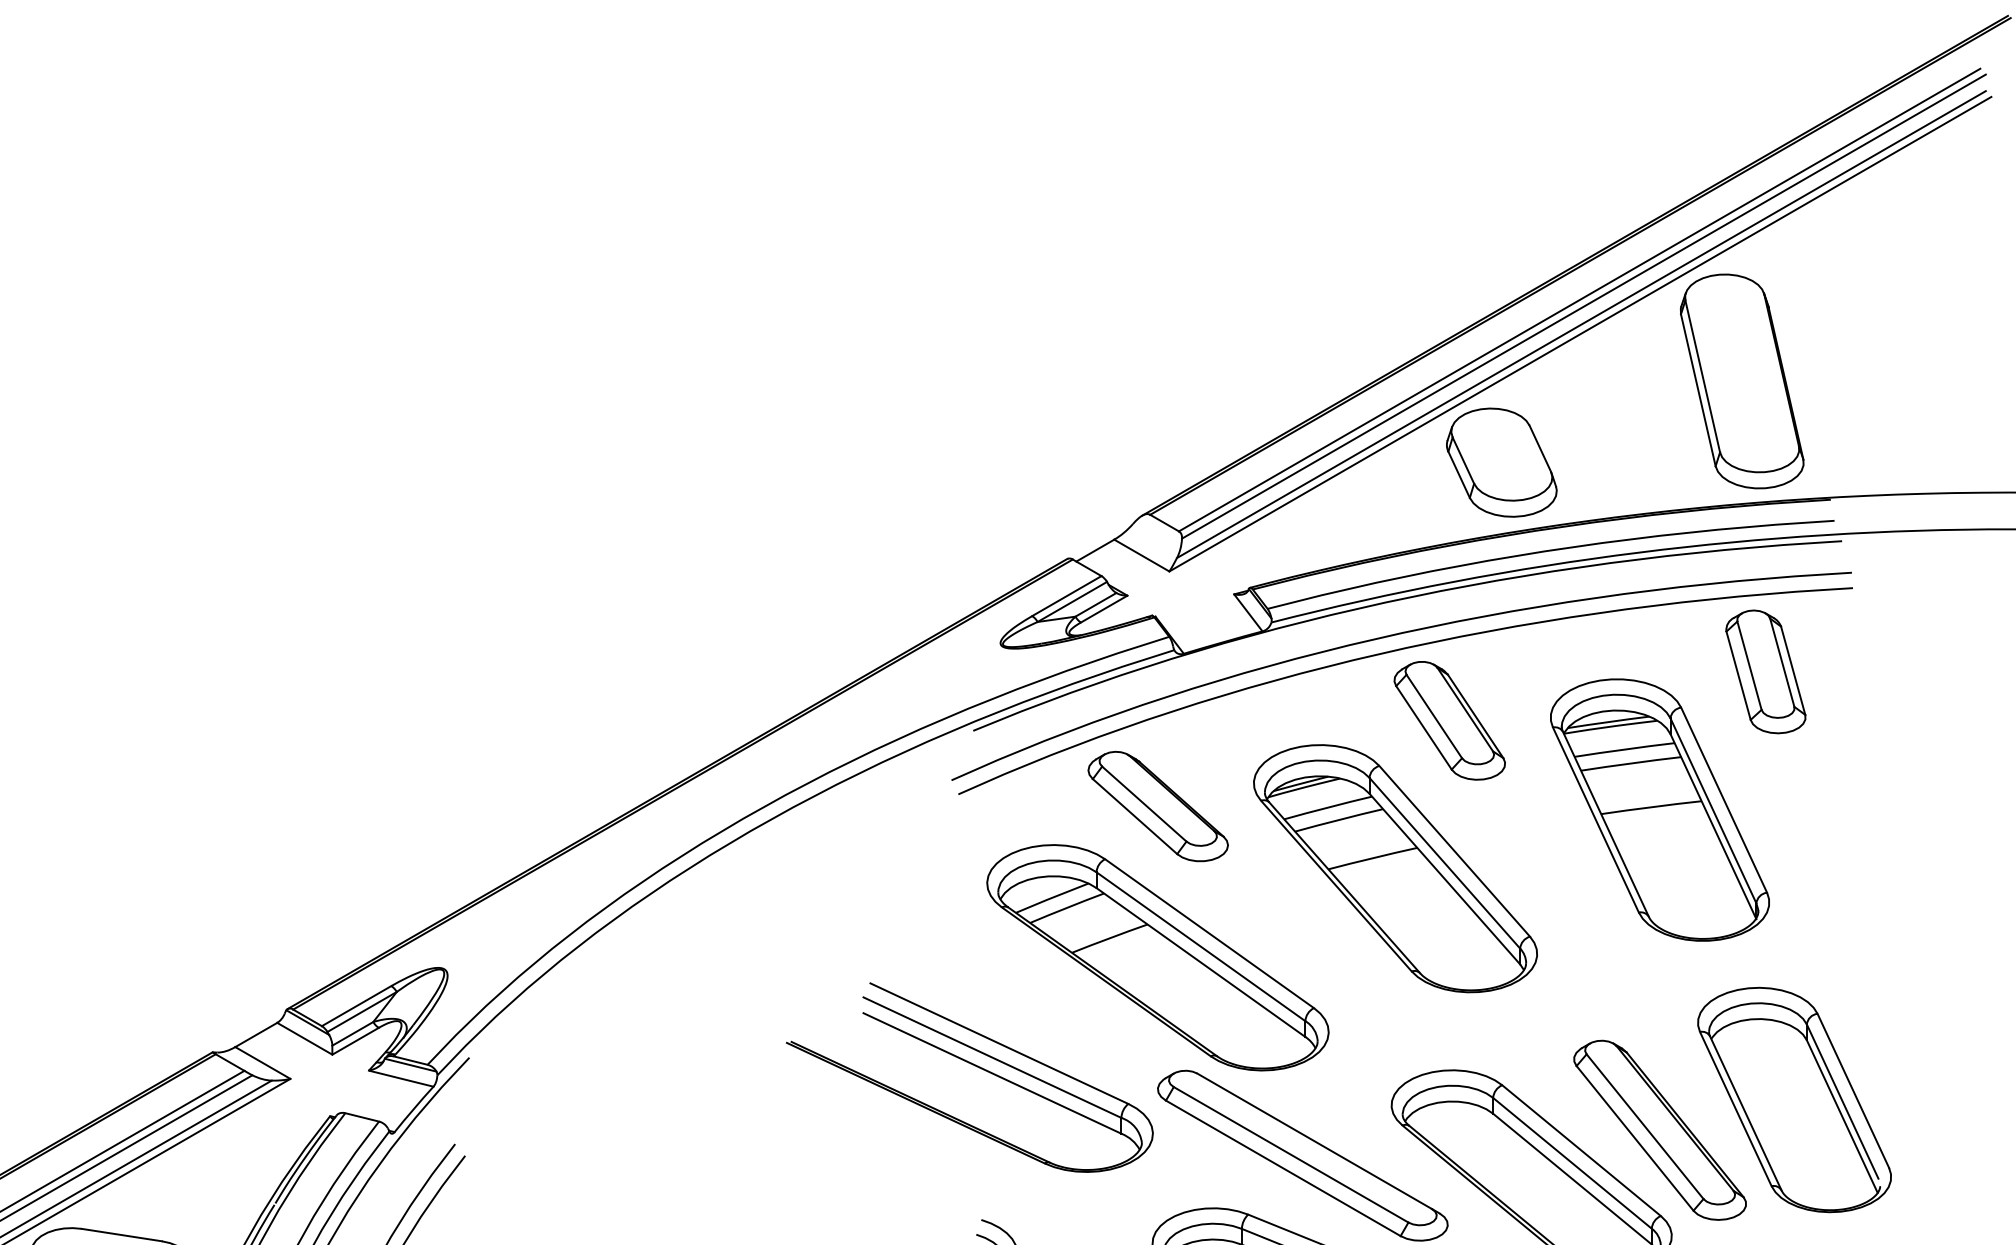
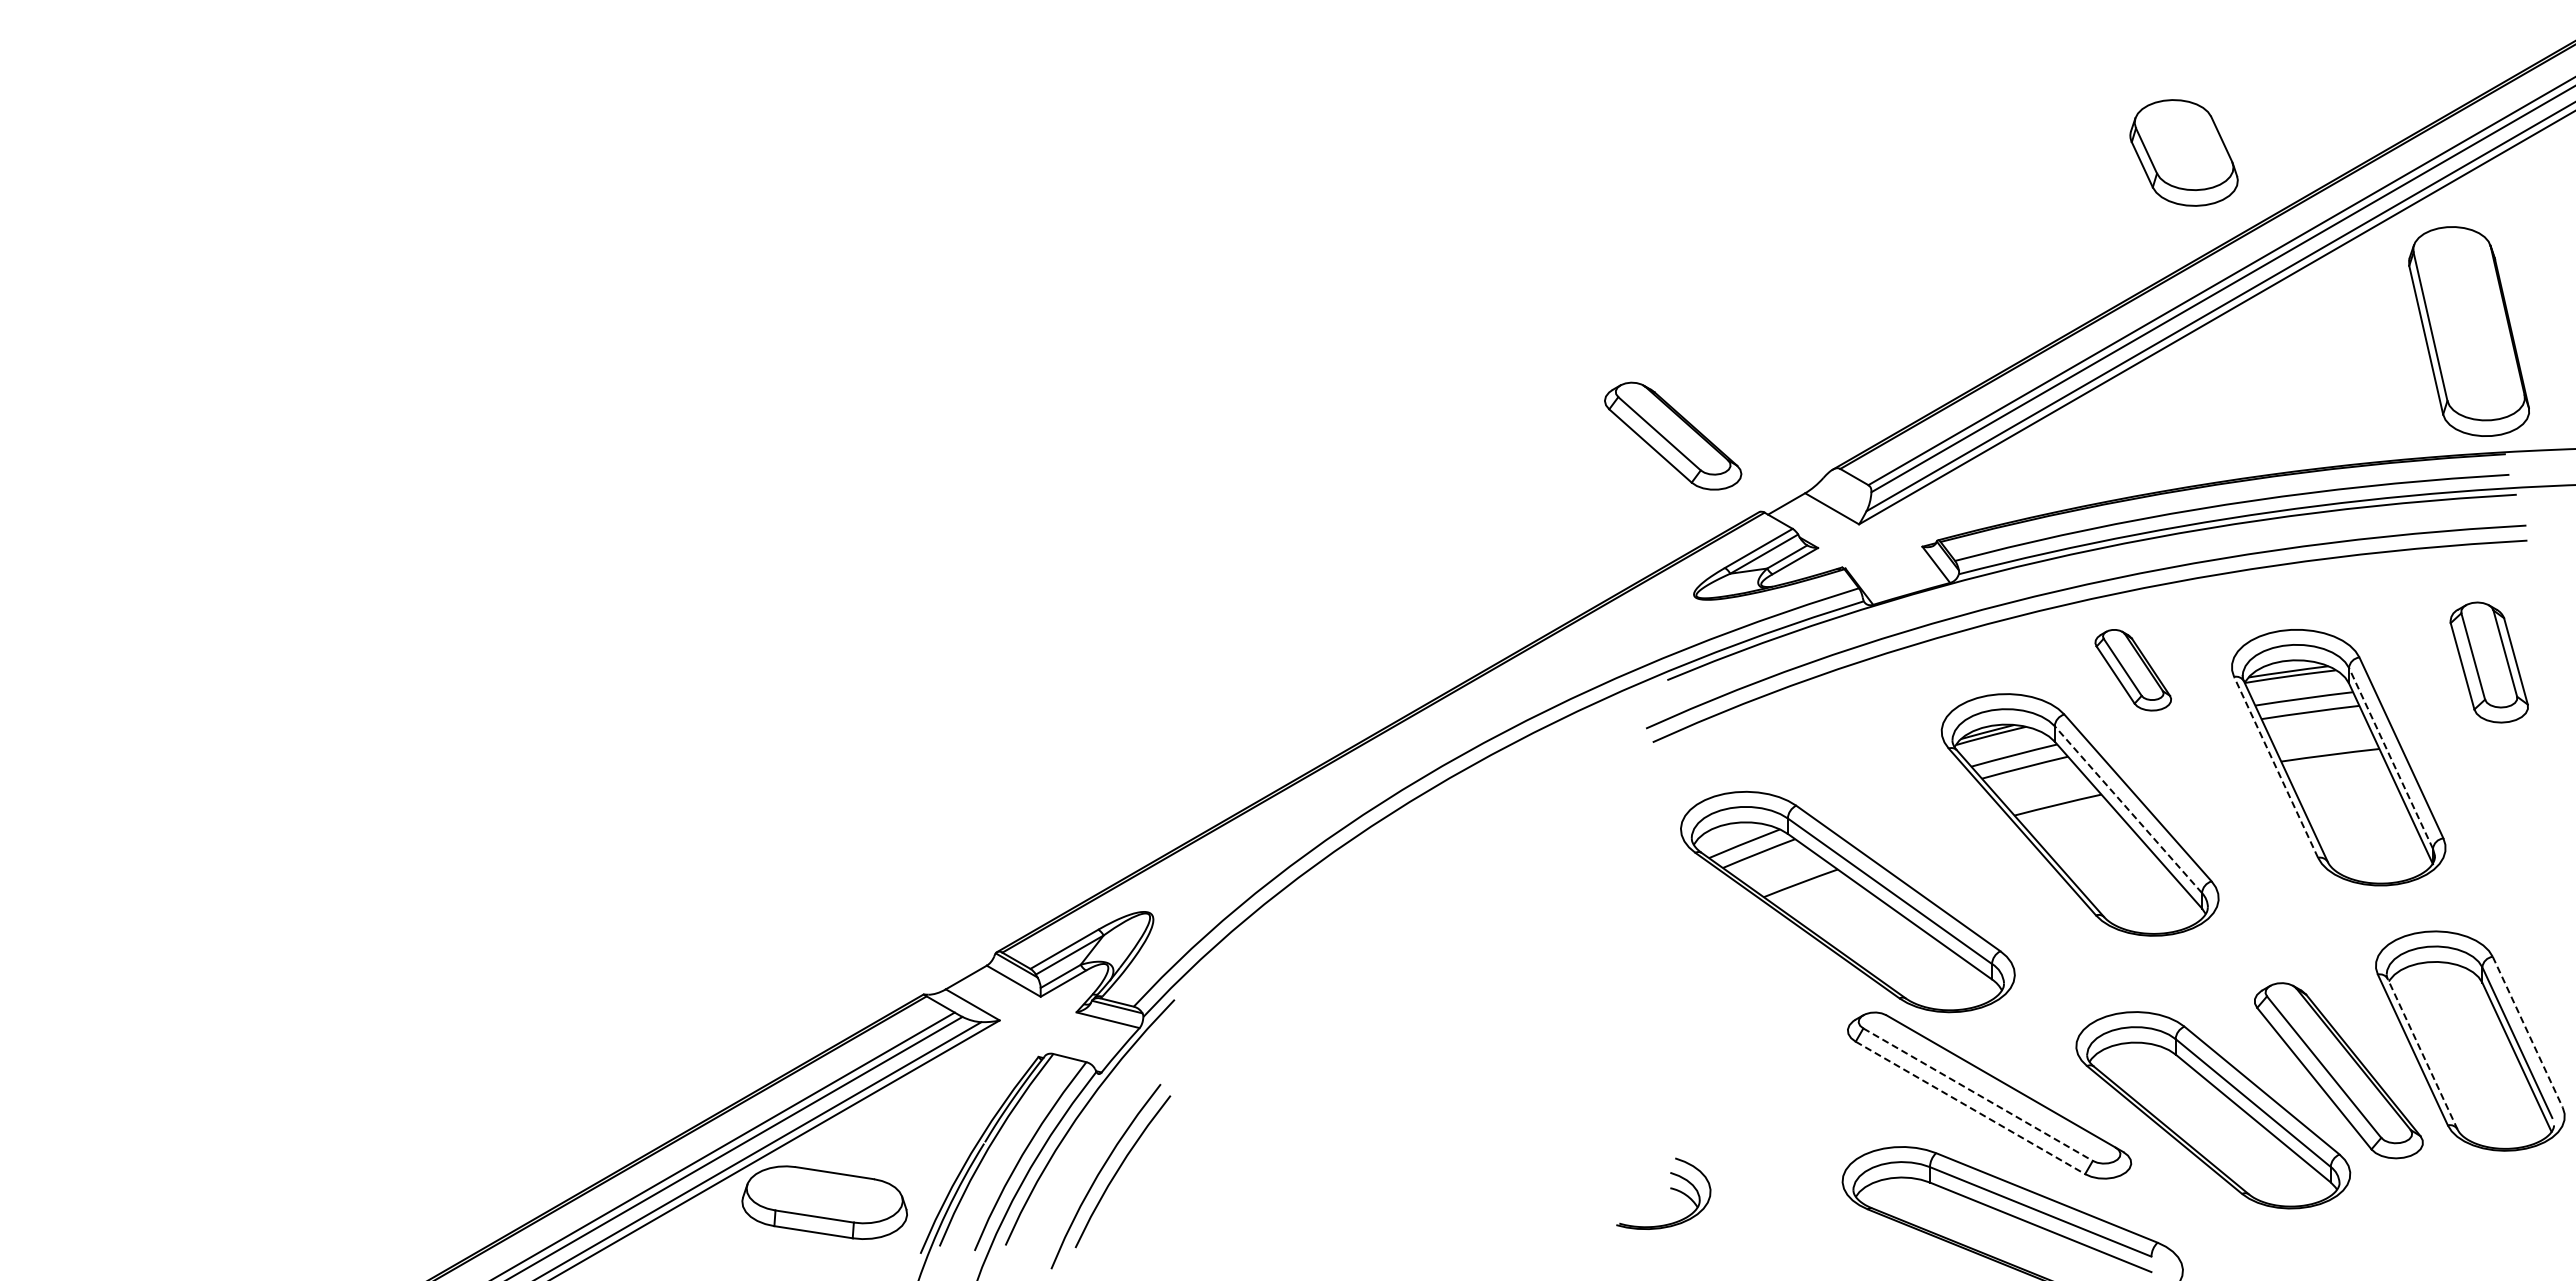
part: (1741, 381) -> (2468, 331), moved
part: (1501, 462) -> (2183, 152), moved
part: (1765, 671) -> (2488, 662), moved
part: (1450, 719) -> (2133, 669), size x0.7
part: (1158, 805) -> (1673, 435), moved
line: (1713, 810) -> (2391, 758), solid -> dashed
line: (1596, 820) -> (2276, 767), solid -> dashed
line: (1444, 863) -> (2128, 809), solid -> dashed
part: (975, 1066) -> (1669, 1008), removed
line: (1854, 1091) -> (2528, 1032), solid -> dashed
line: (1745, 1112) -> (2422, 1053), solid -> dashed
line: (1291, 1154) -> (1978, 1094), solid -> dashed
line: (1283, 1168) -> (1970, 1108), solid -> dashed

